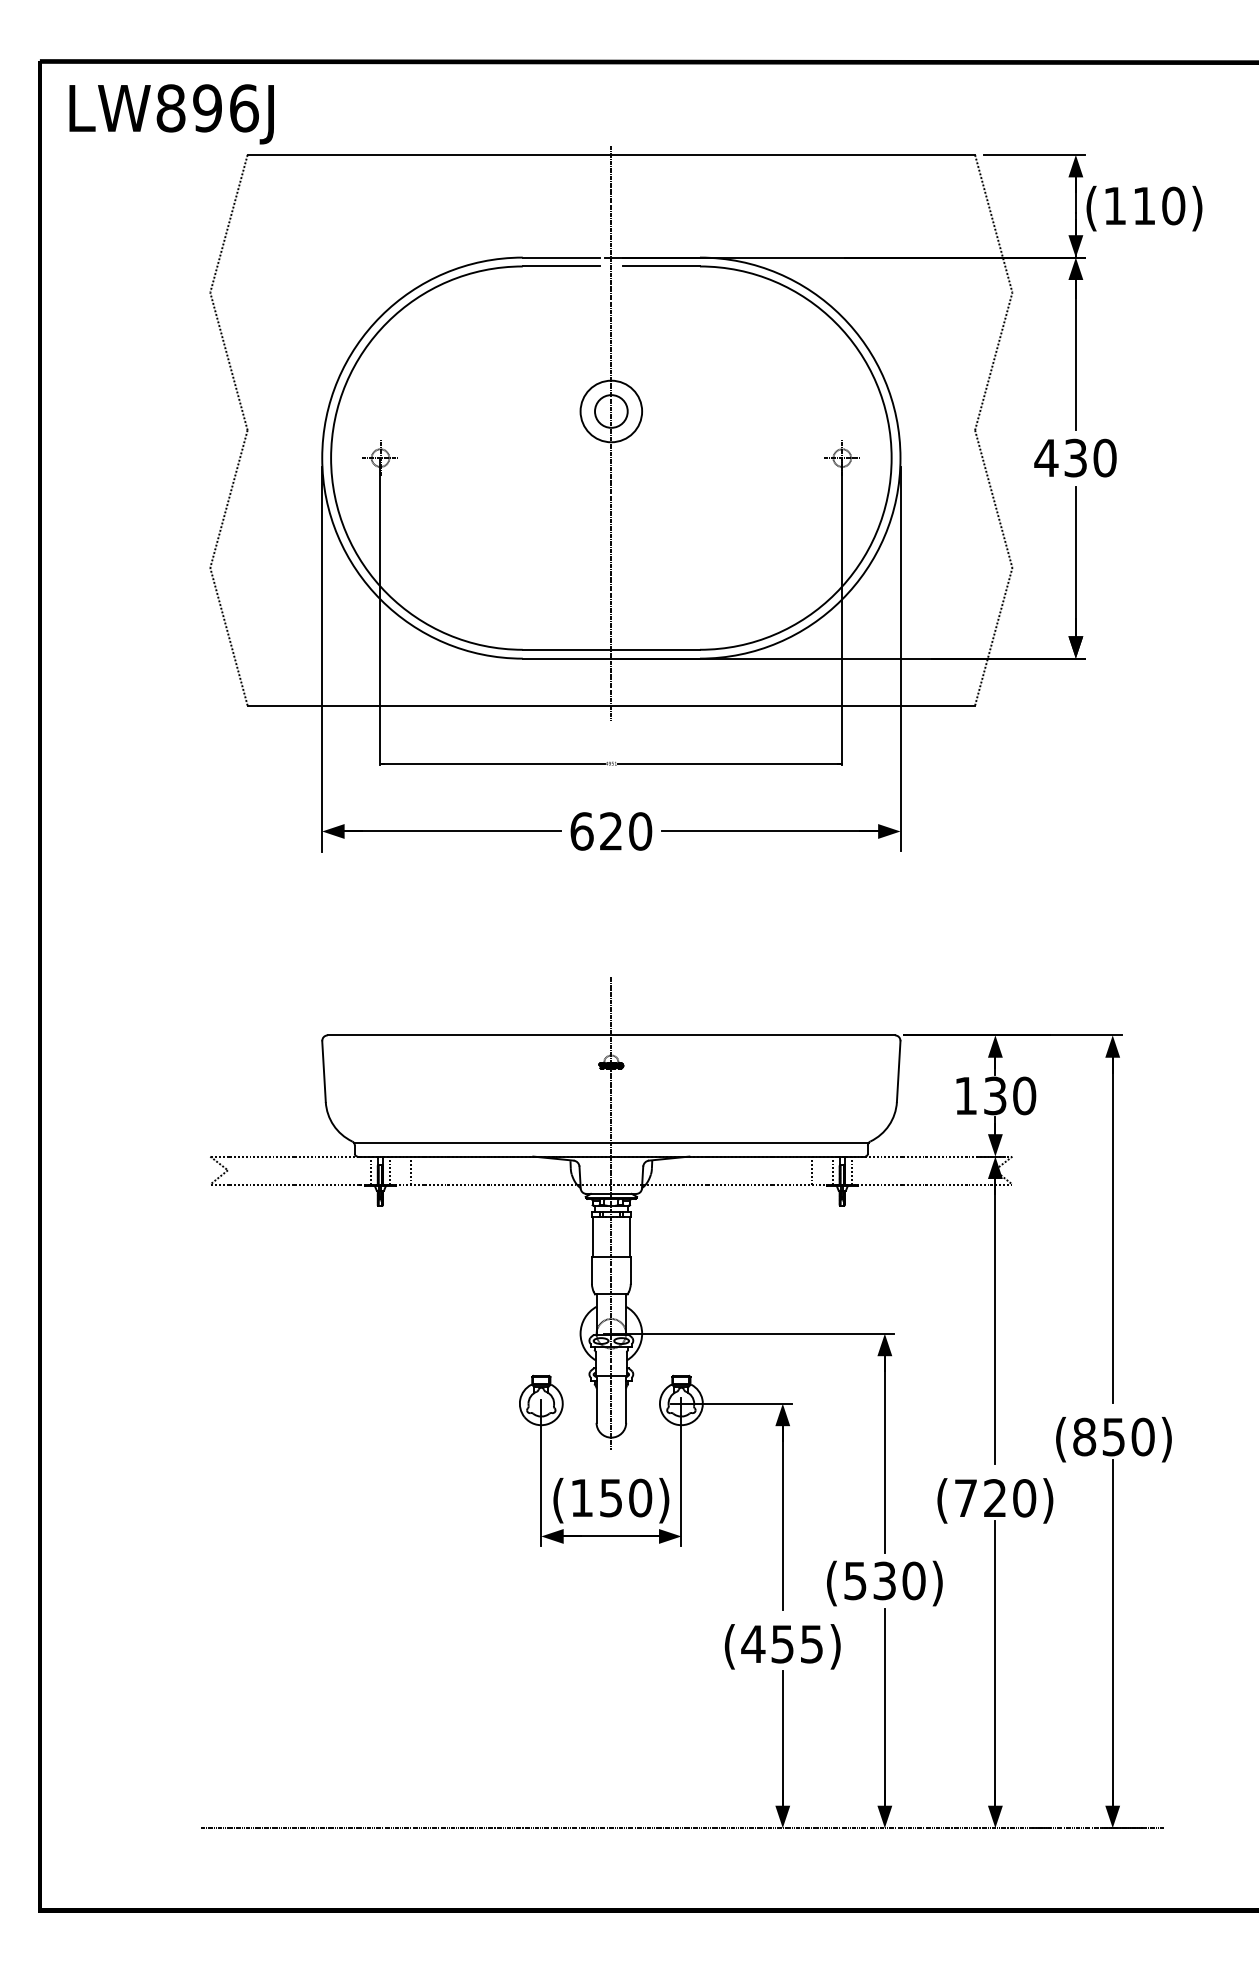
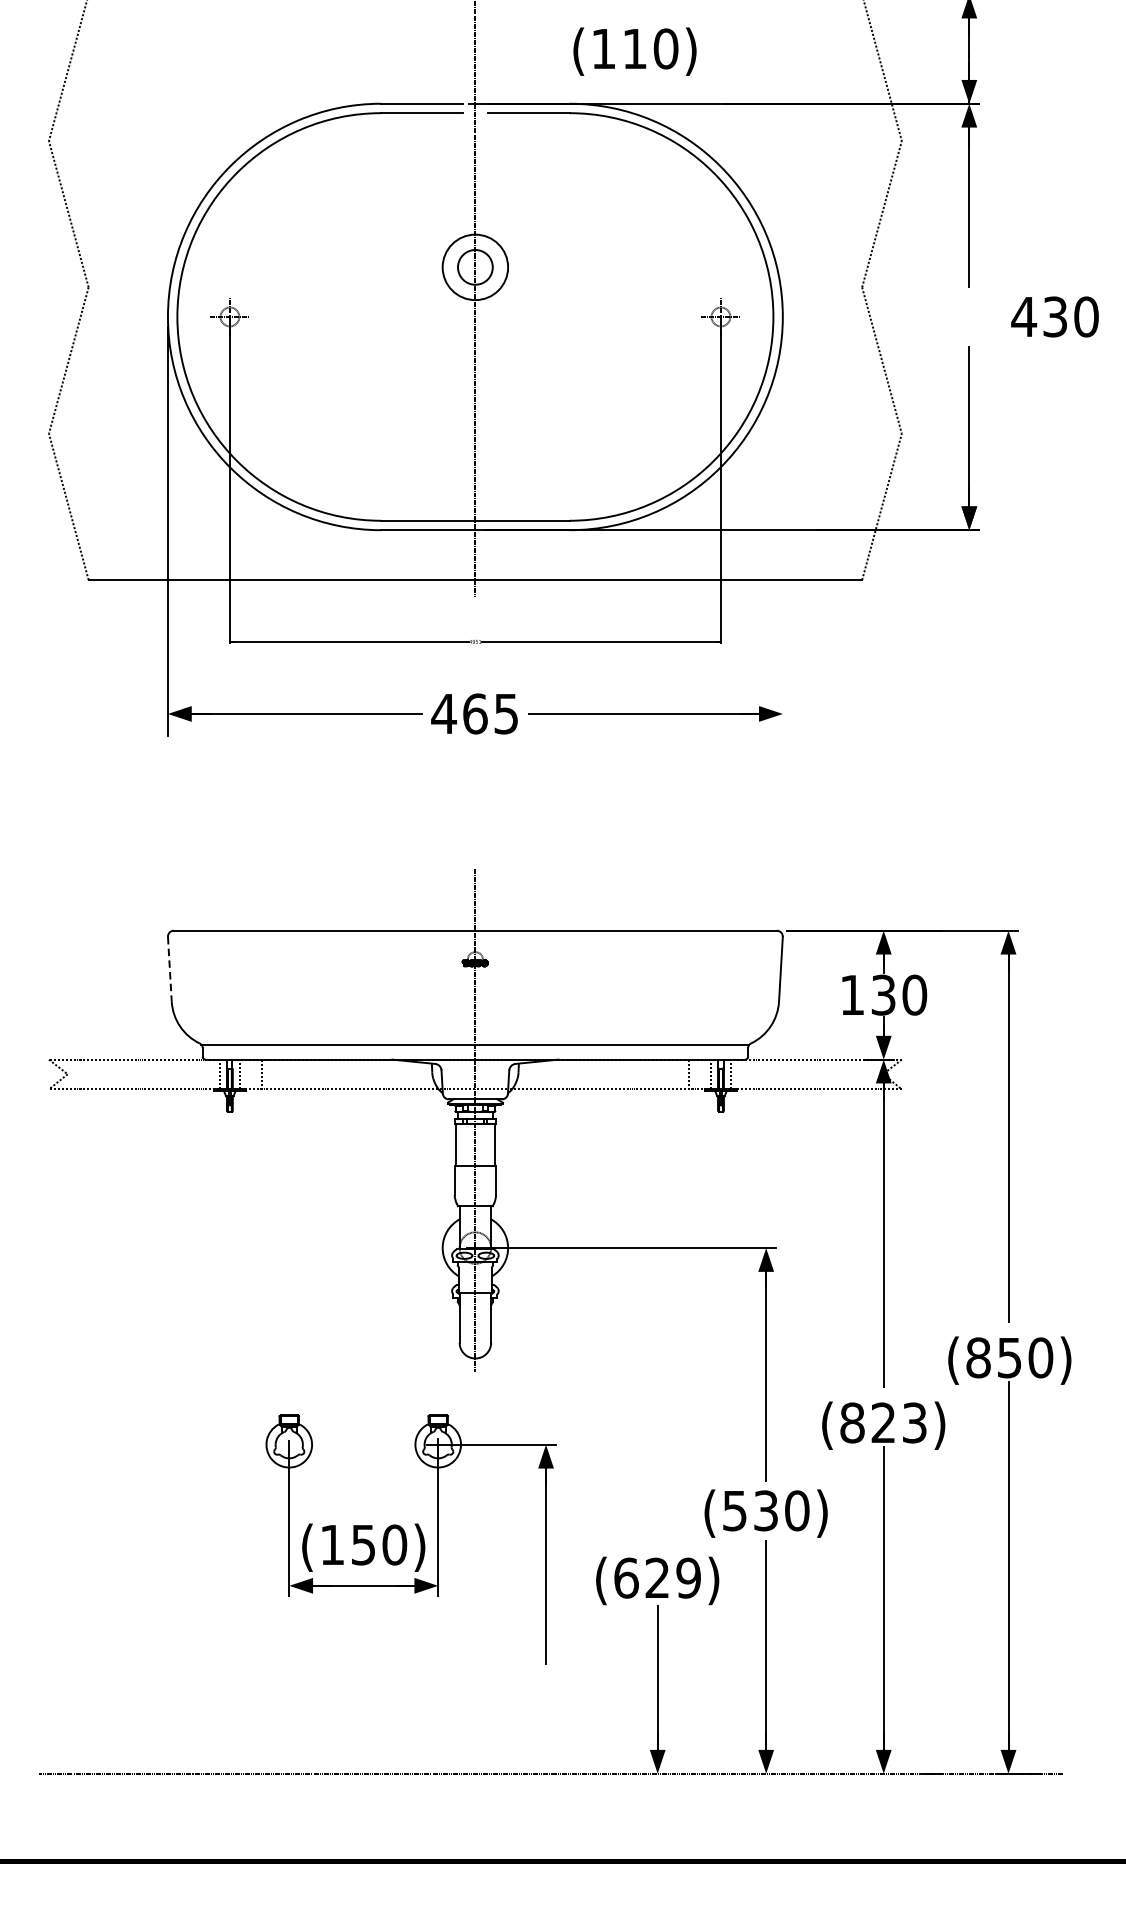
text: (1144, 208) -> (635, 51), moved
text: (1075, 457) -> (1055, 316), moved
line: (900, 658) -> (782, 530), removed
text: (610, 831) -> (474, 713), 620 -> 465
line: (324, 1072) -> (170, 970), solid -> dashed
part: (655, 1492) -> (410, 1539), moved
text: (995, 1498) -> (883, 1423), (720) -> (823)
text: (782, 1644) -> (657, 1578), (455) -> (629)

